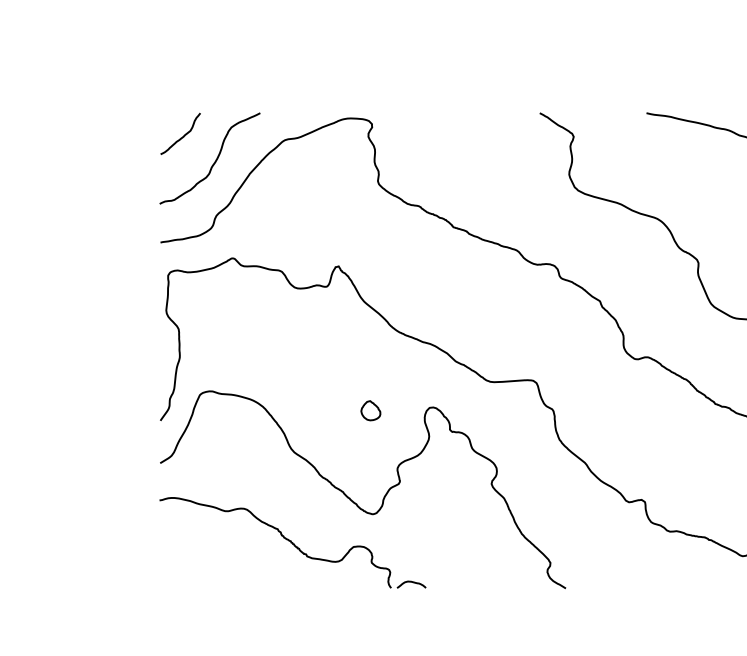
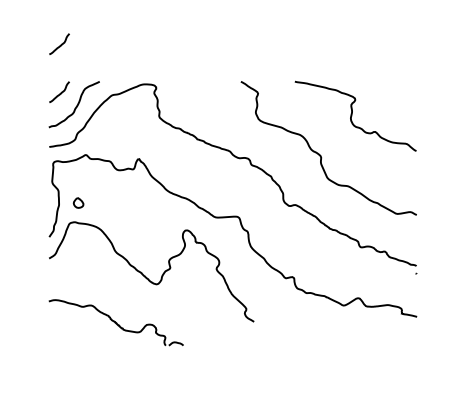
curve: (182, 39) -> (60, 44), added
part: (370, 409) -> (78, 202), moved
part: (291, 542) -> (115, 322), moved

